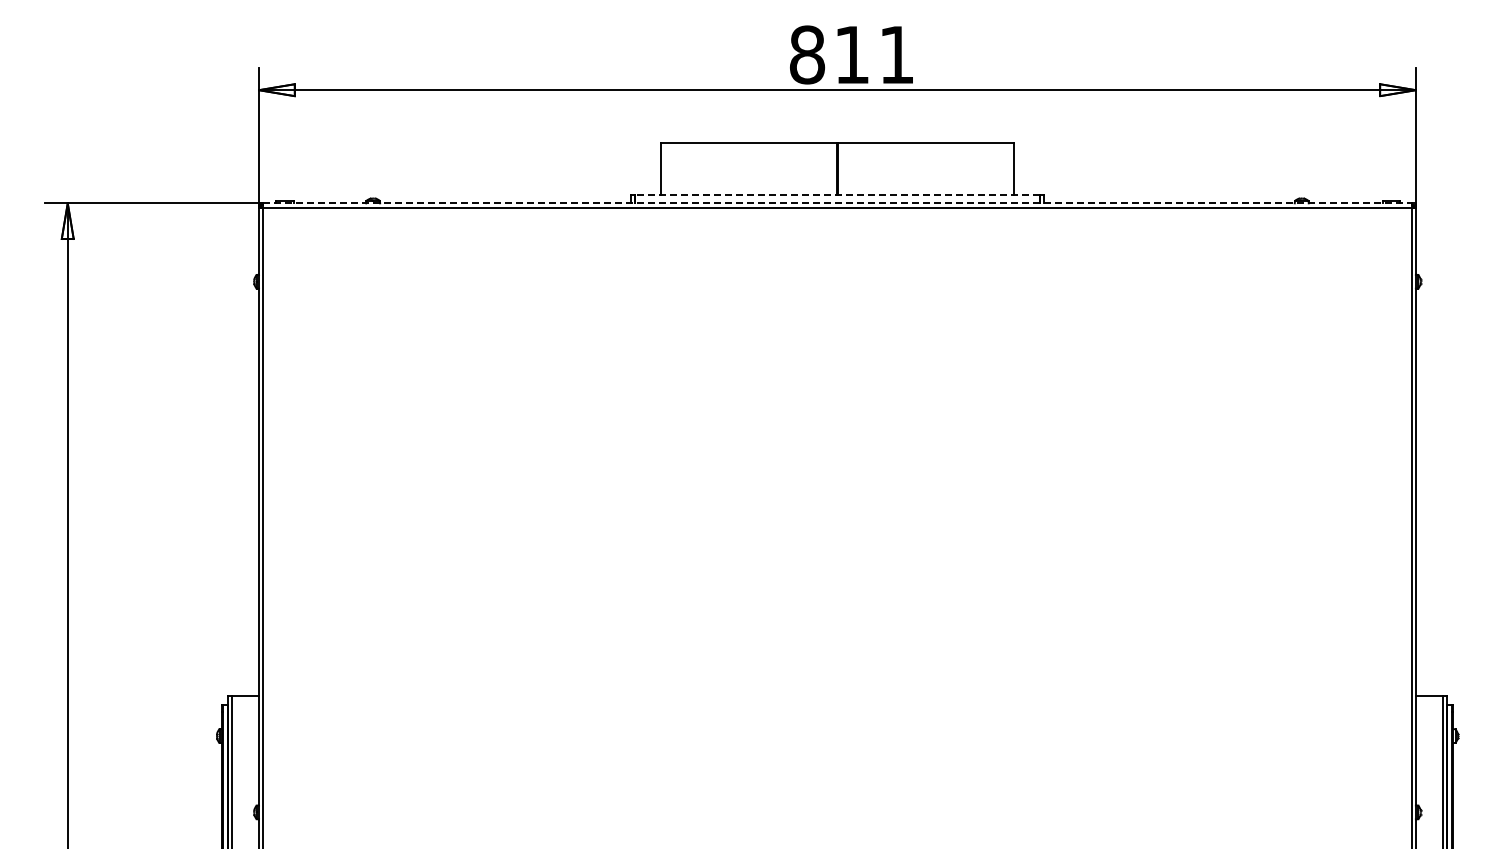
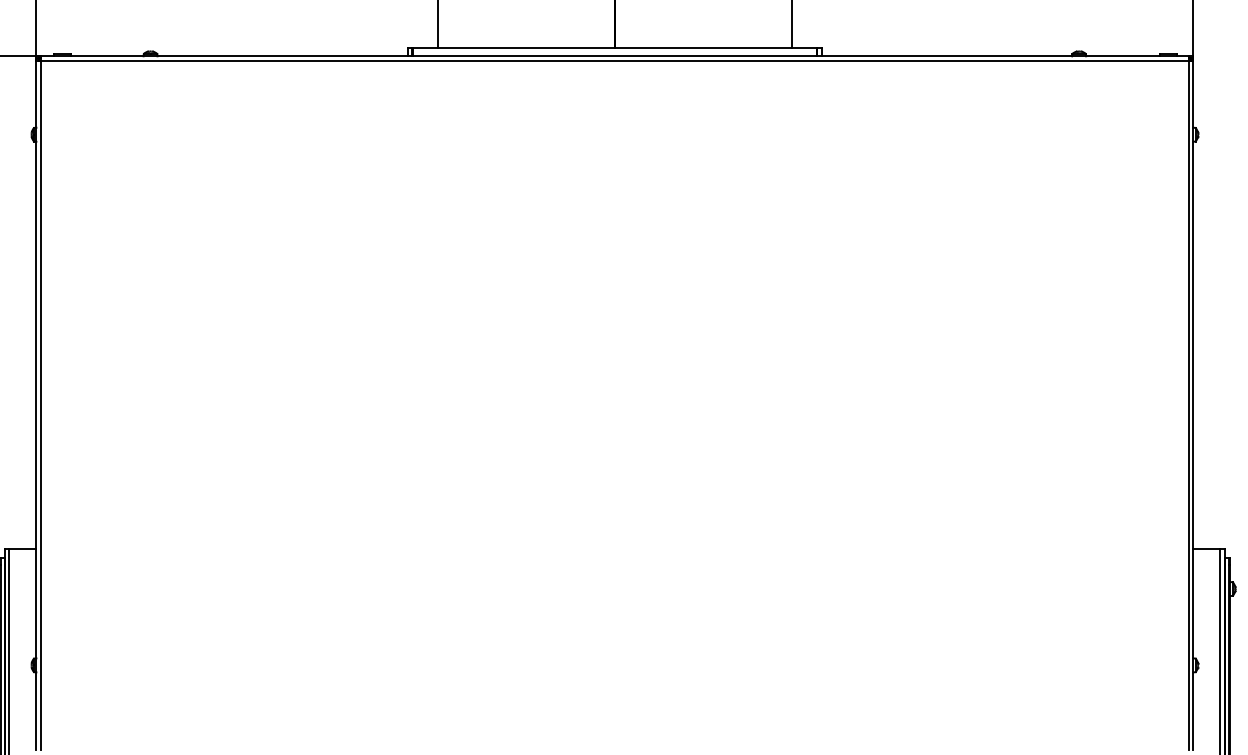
line: (837, 195) -> (614, 48), dashed -> solid
line: (837, 203) -> (614, 56), dashed -> solid

